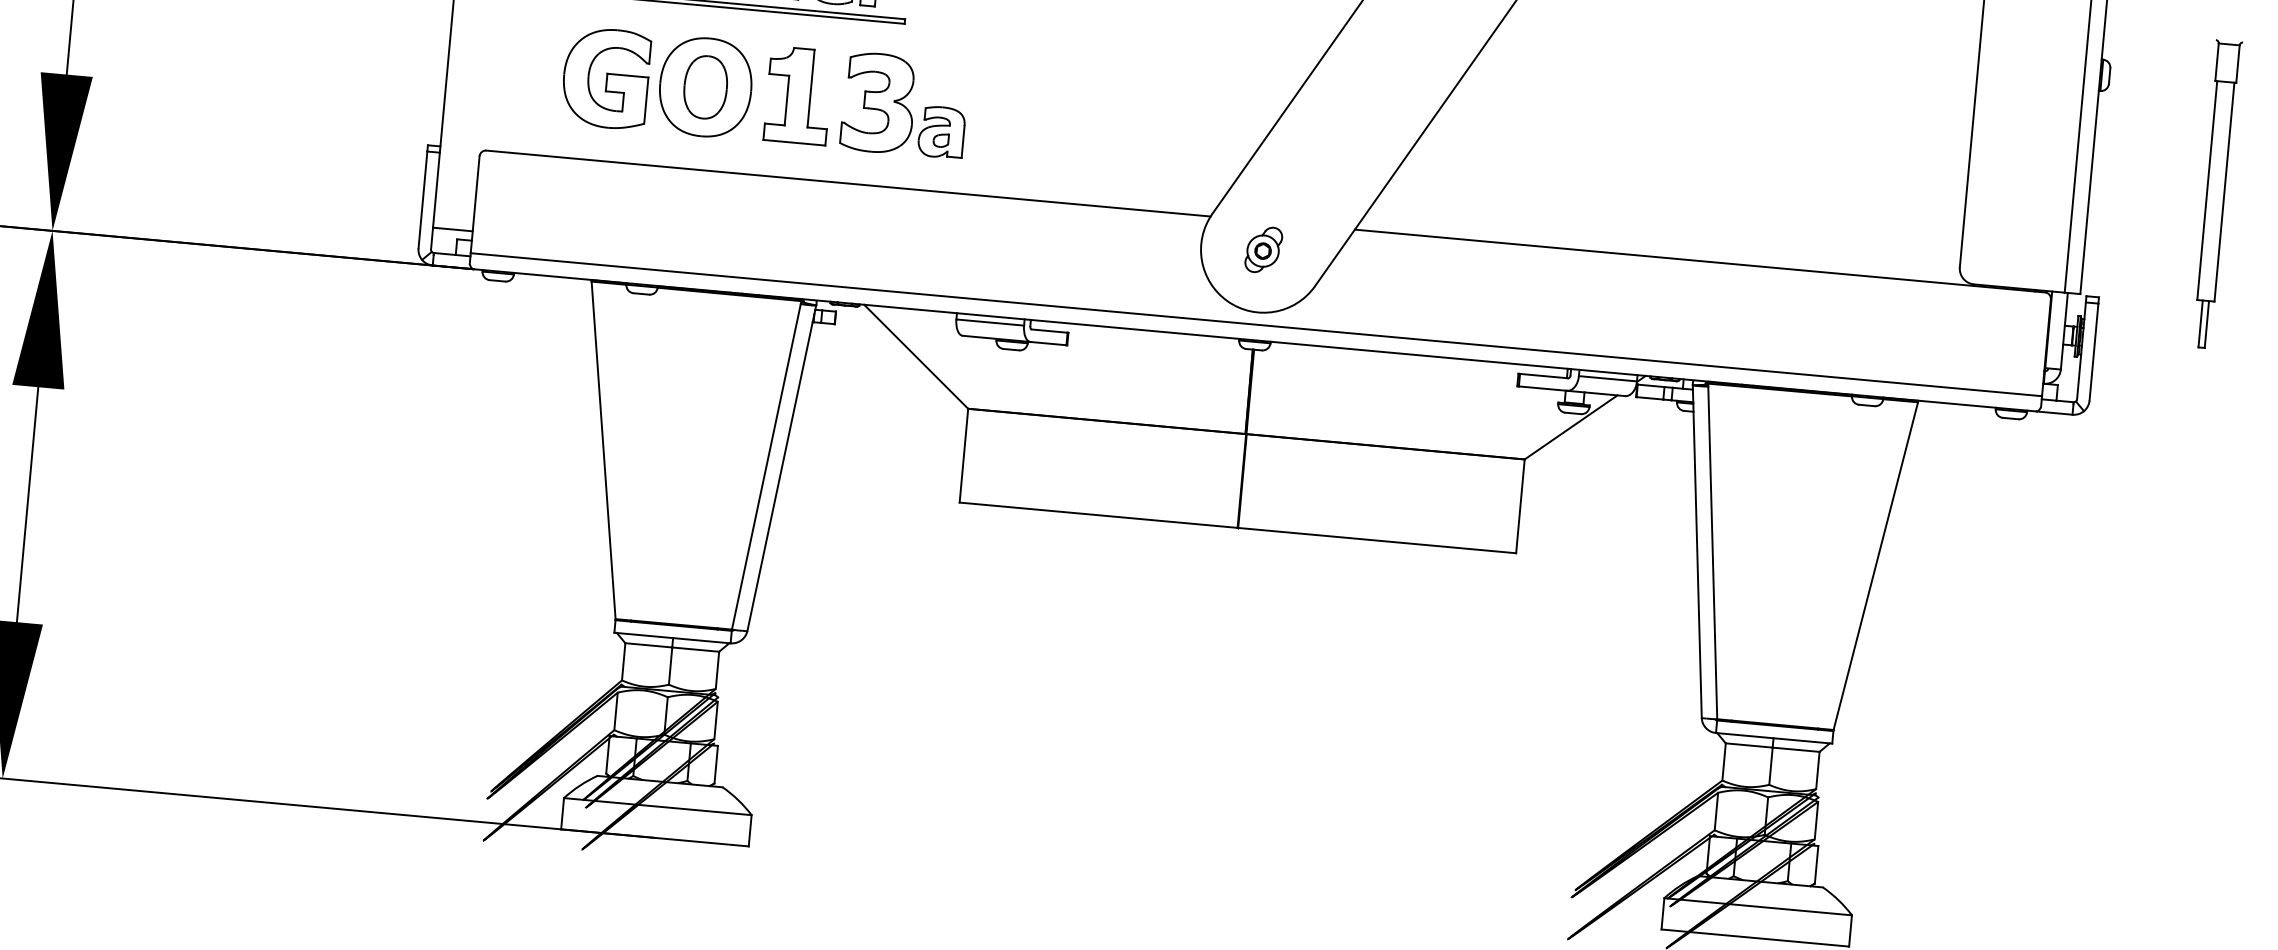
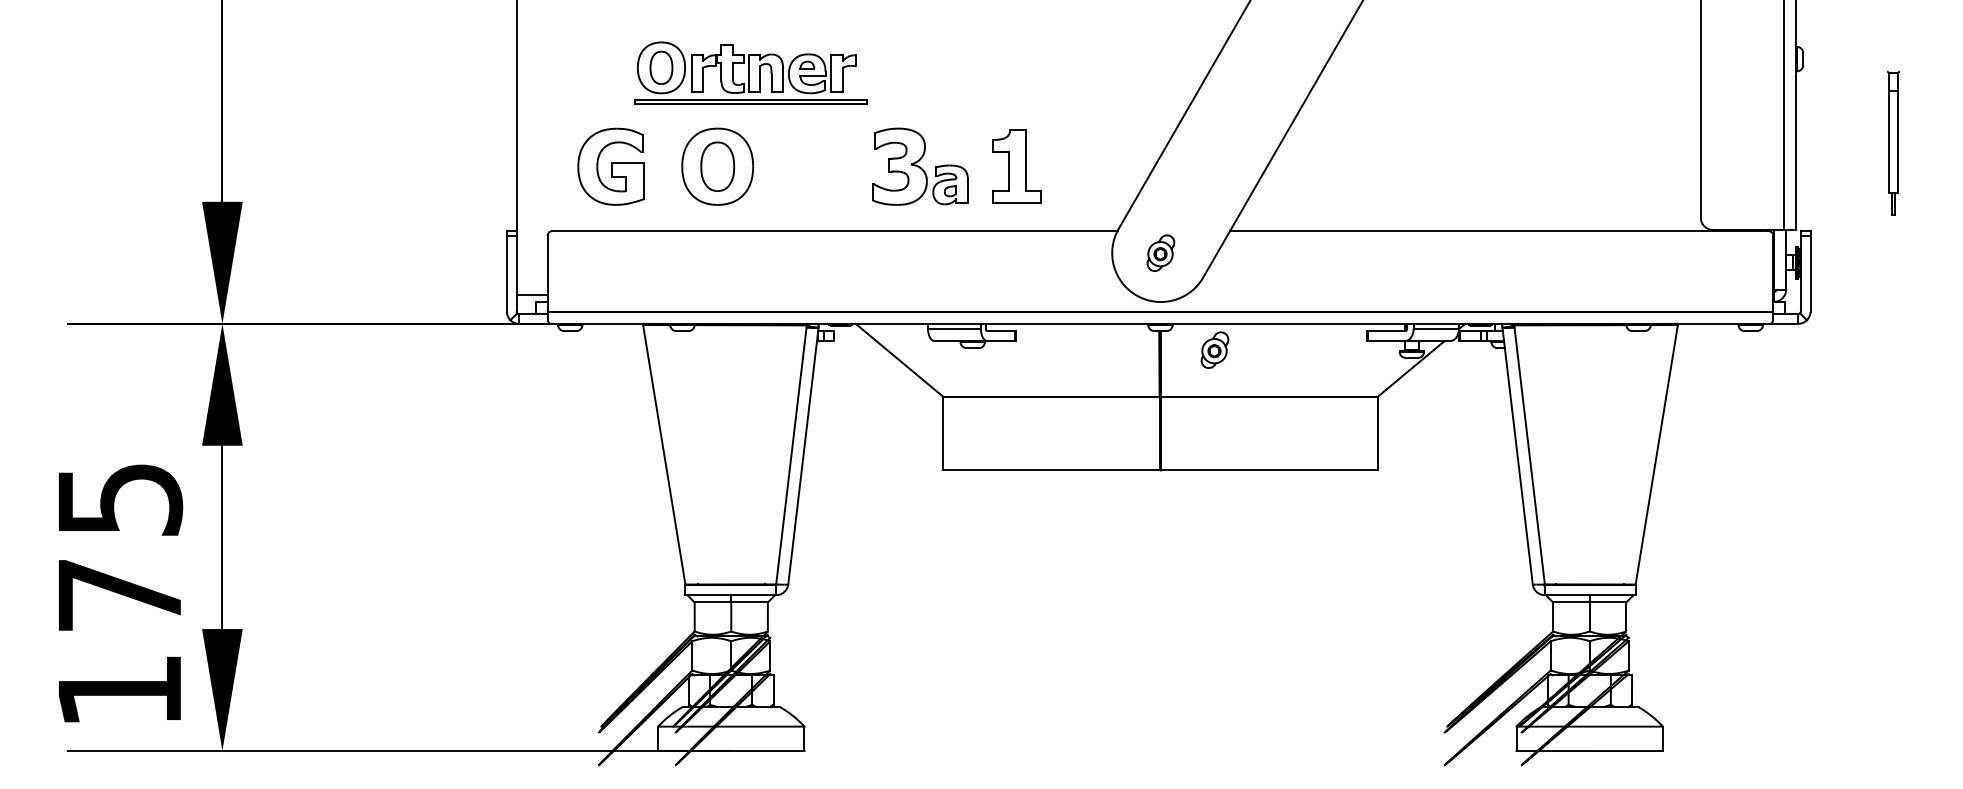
part: (605, 77) -> (610, 166), moved
part: (797, 95) -> (1016, 166), moved
part: (905, 105) -> (920, 166), moved
part: (2215, 194) -> (1893, 143), size x0.6
part: (1321, 379) -> (1214, 349), added

